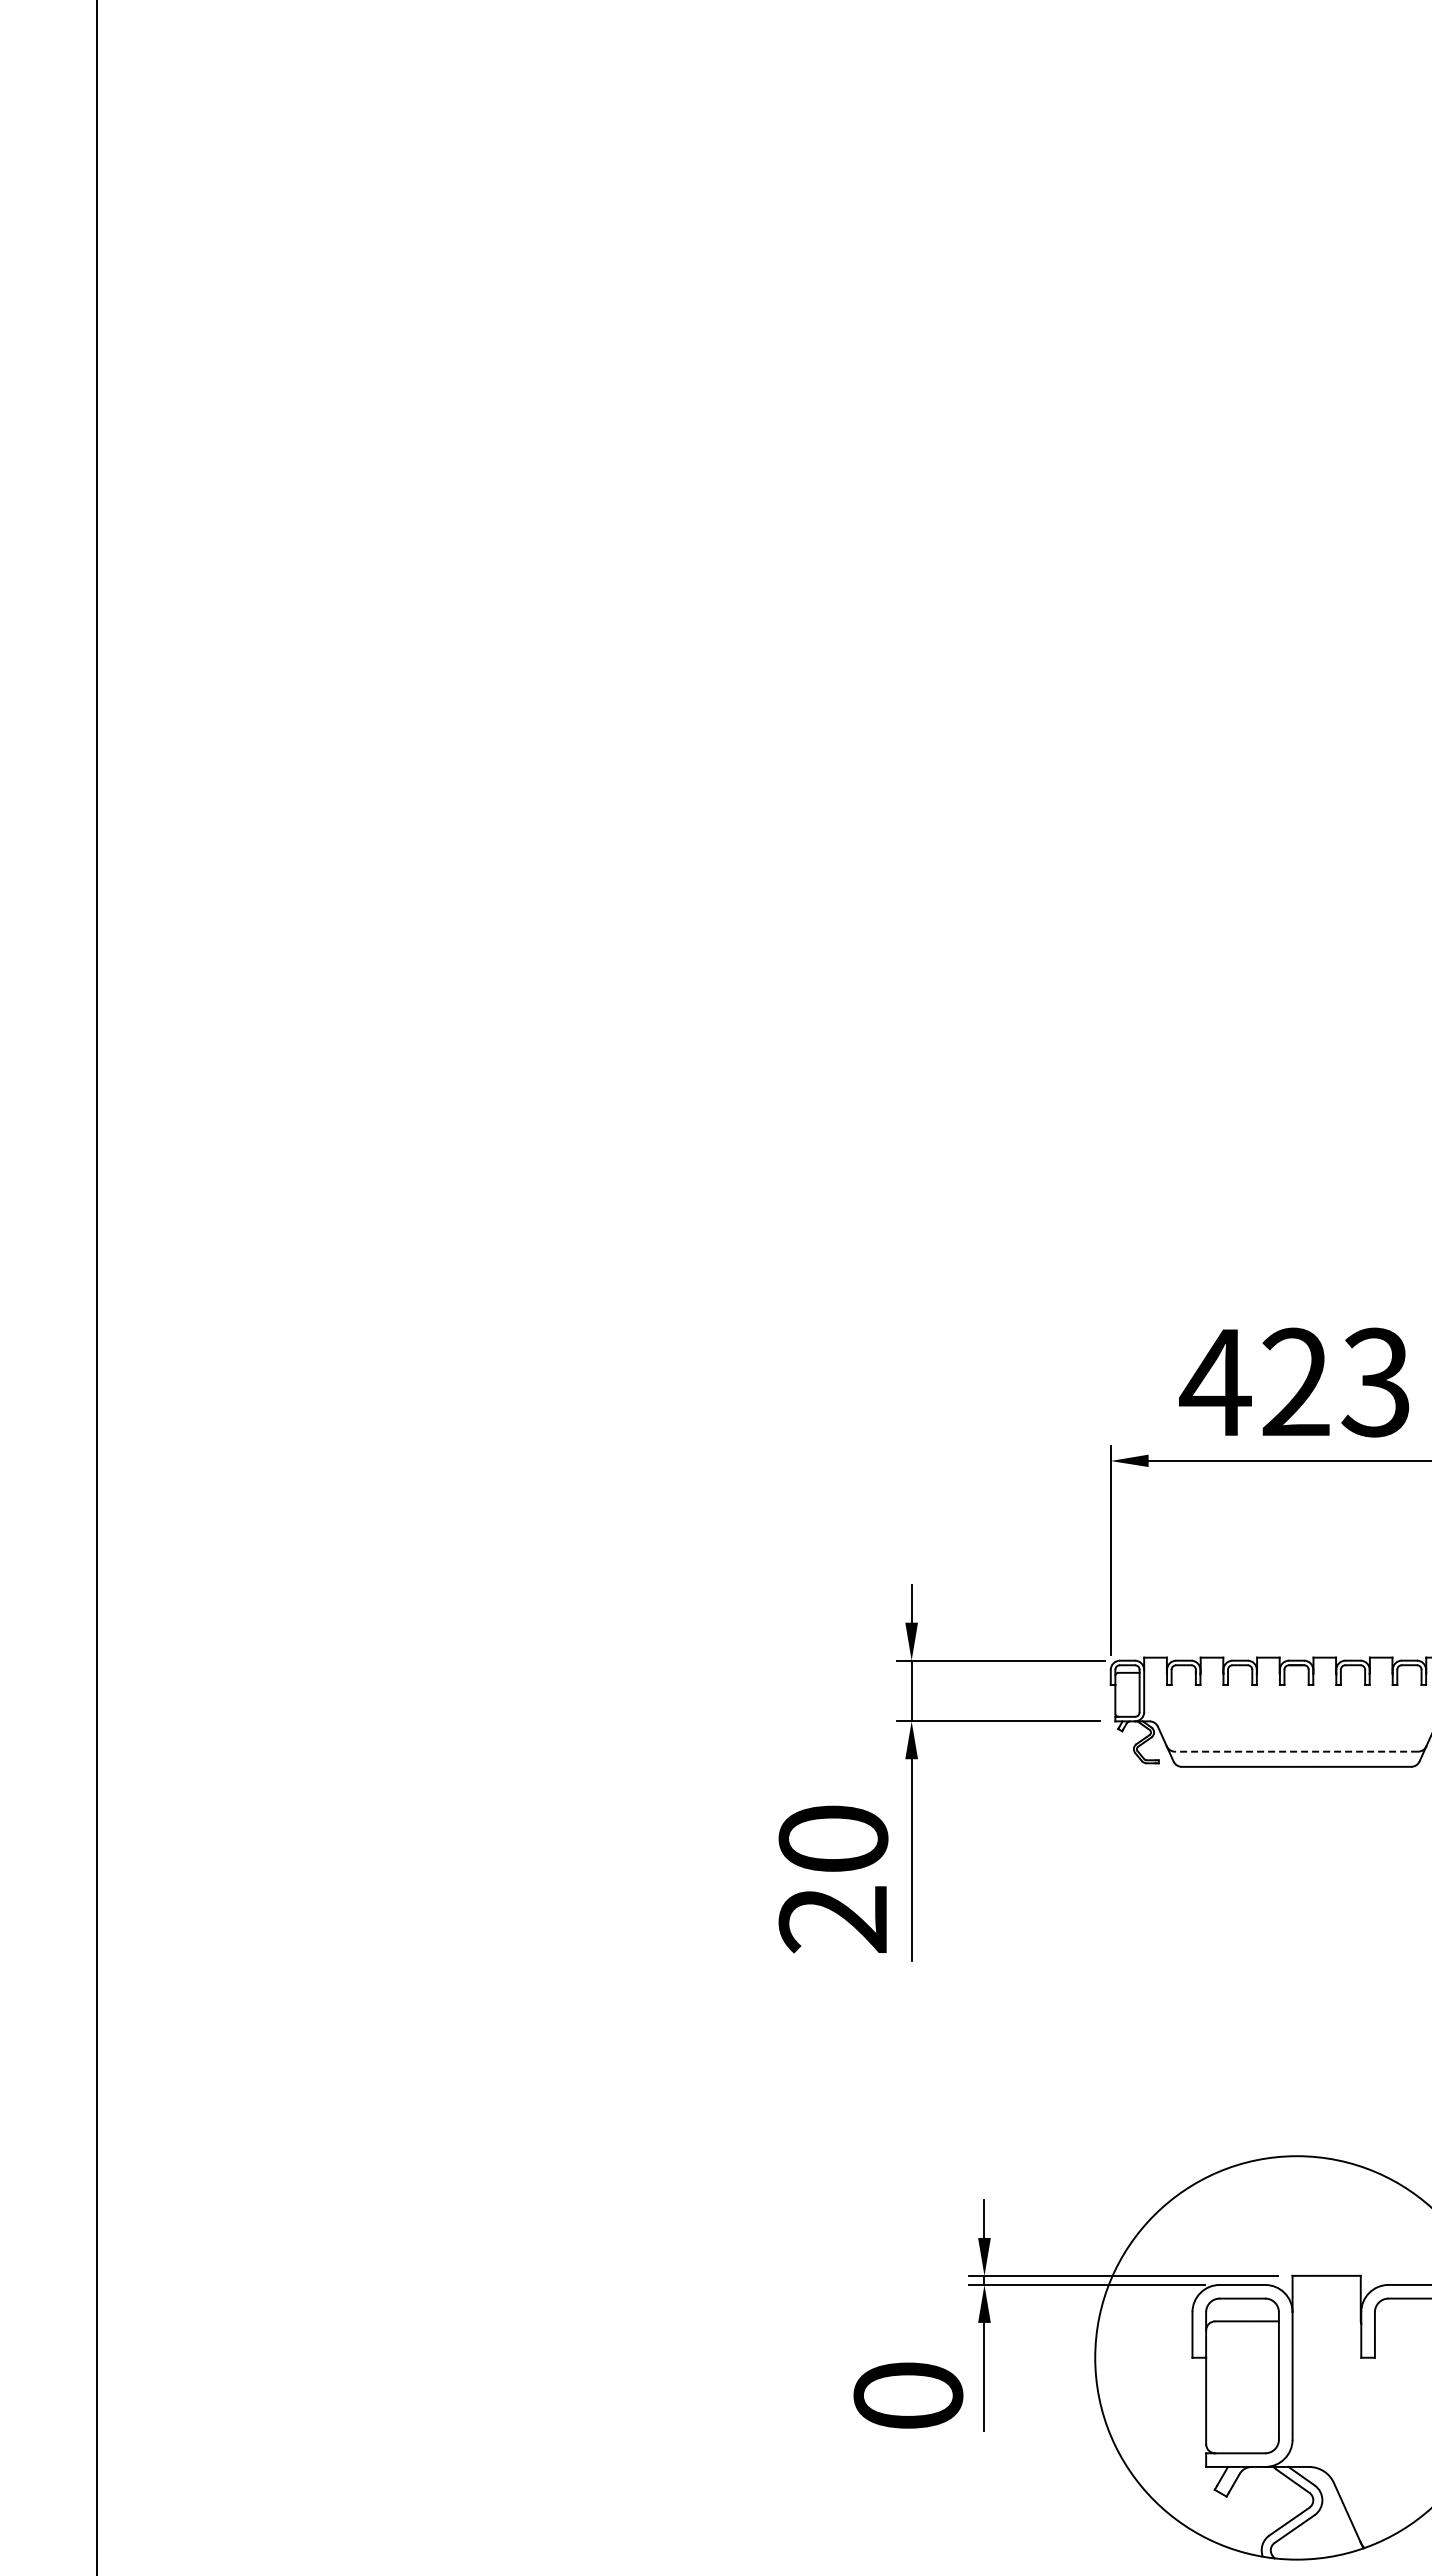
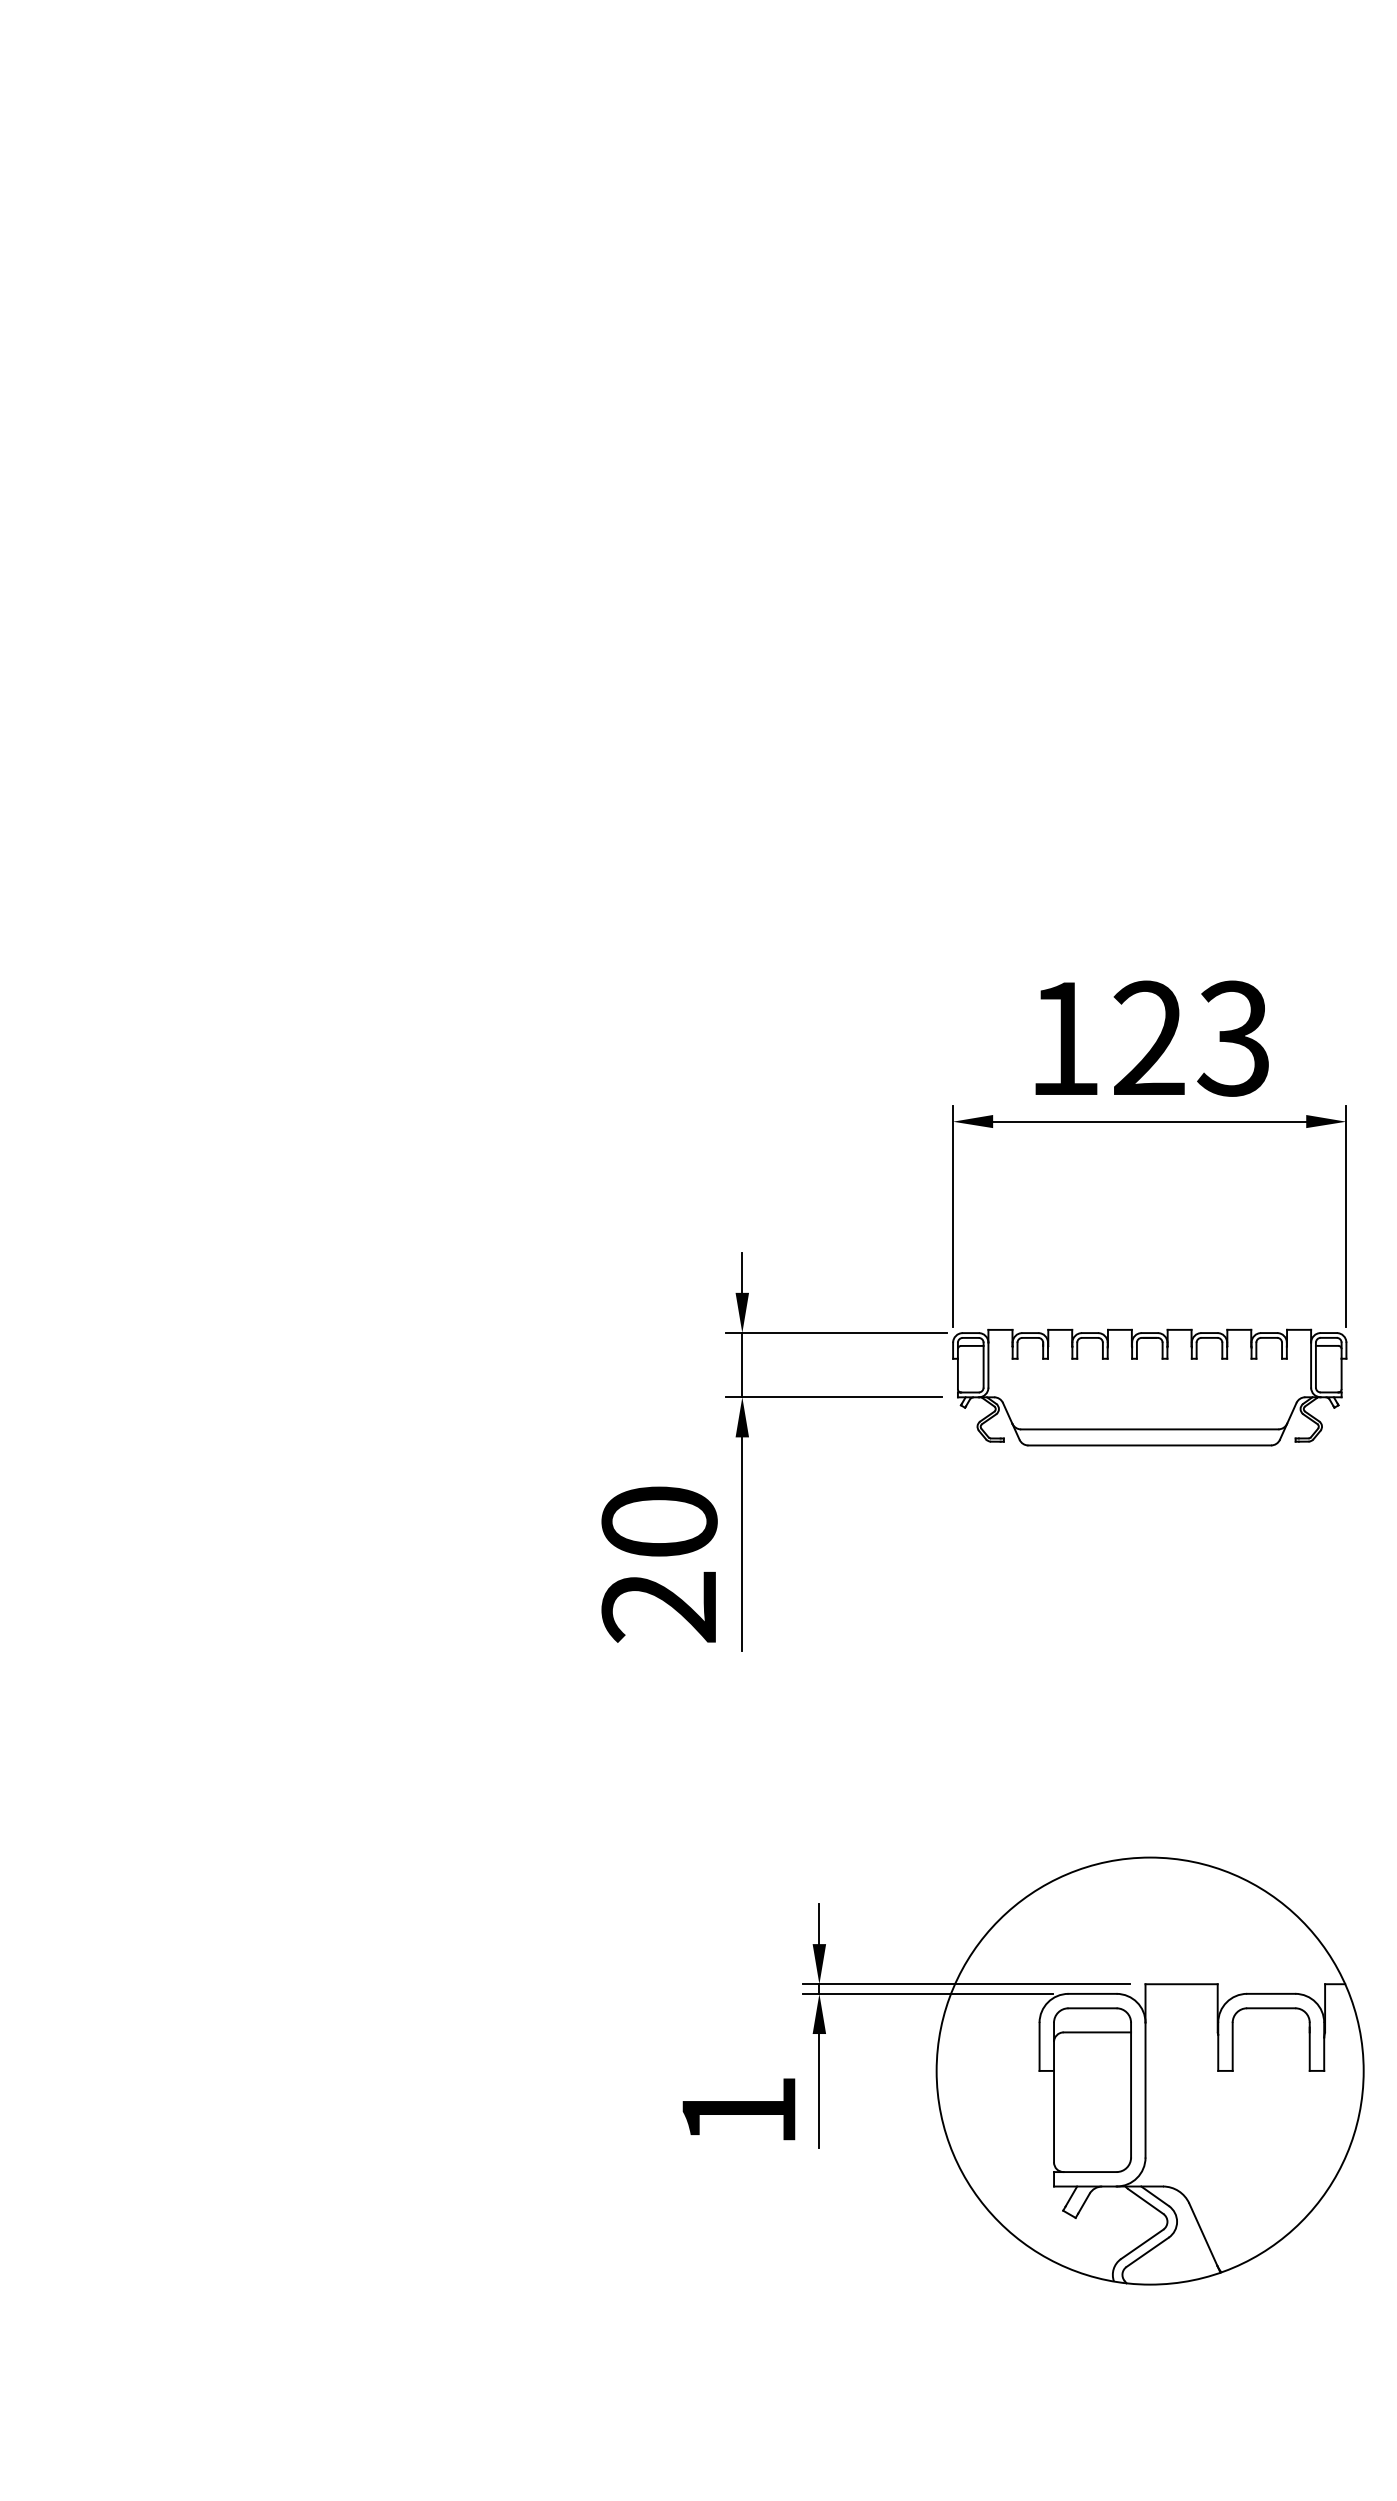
text: (1215, 1382) -> (1063, 1038), 423 -> 123
line: (1296, 1751) -> (1149, 1429), dashed -> solid
text: (908, 2395) -> (738, 2110), 0 -> 1

